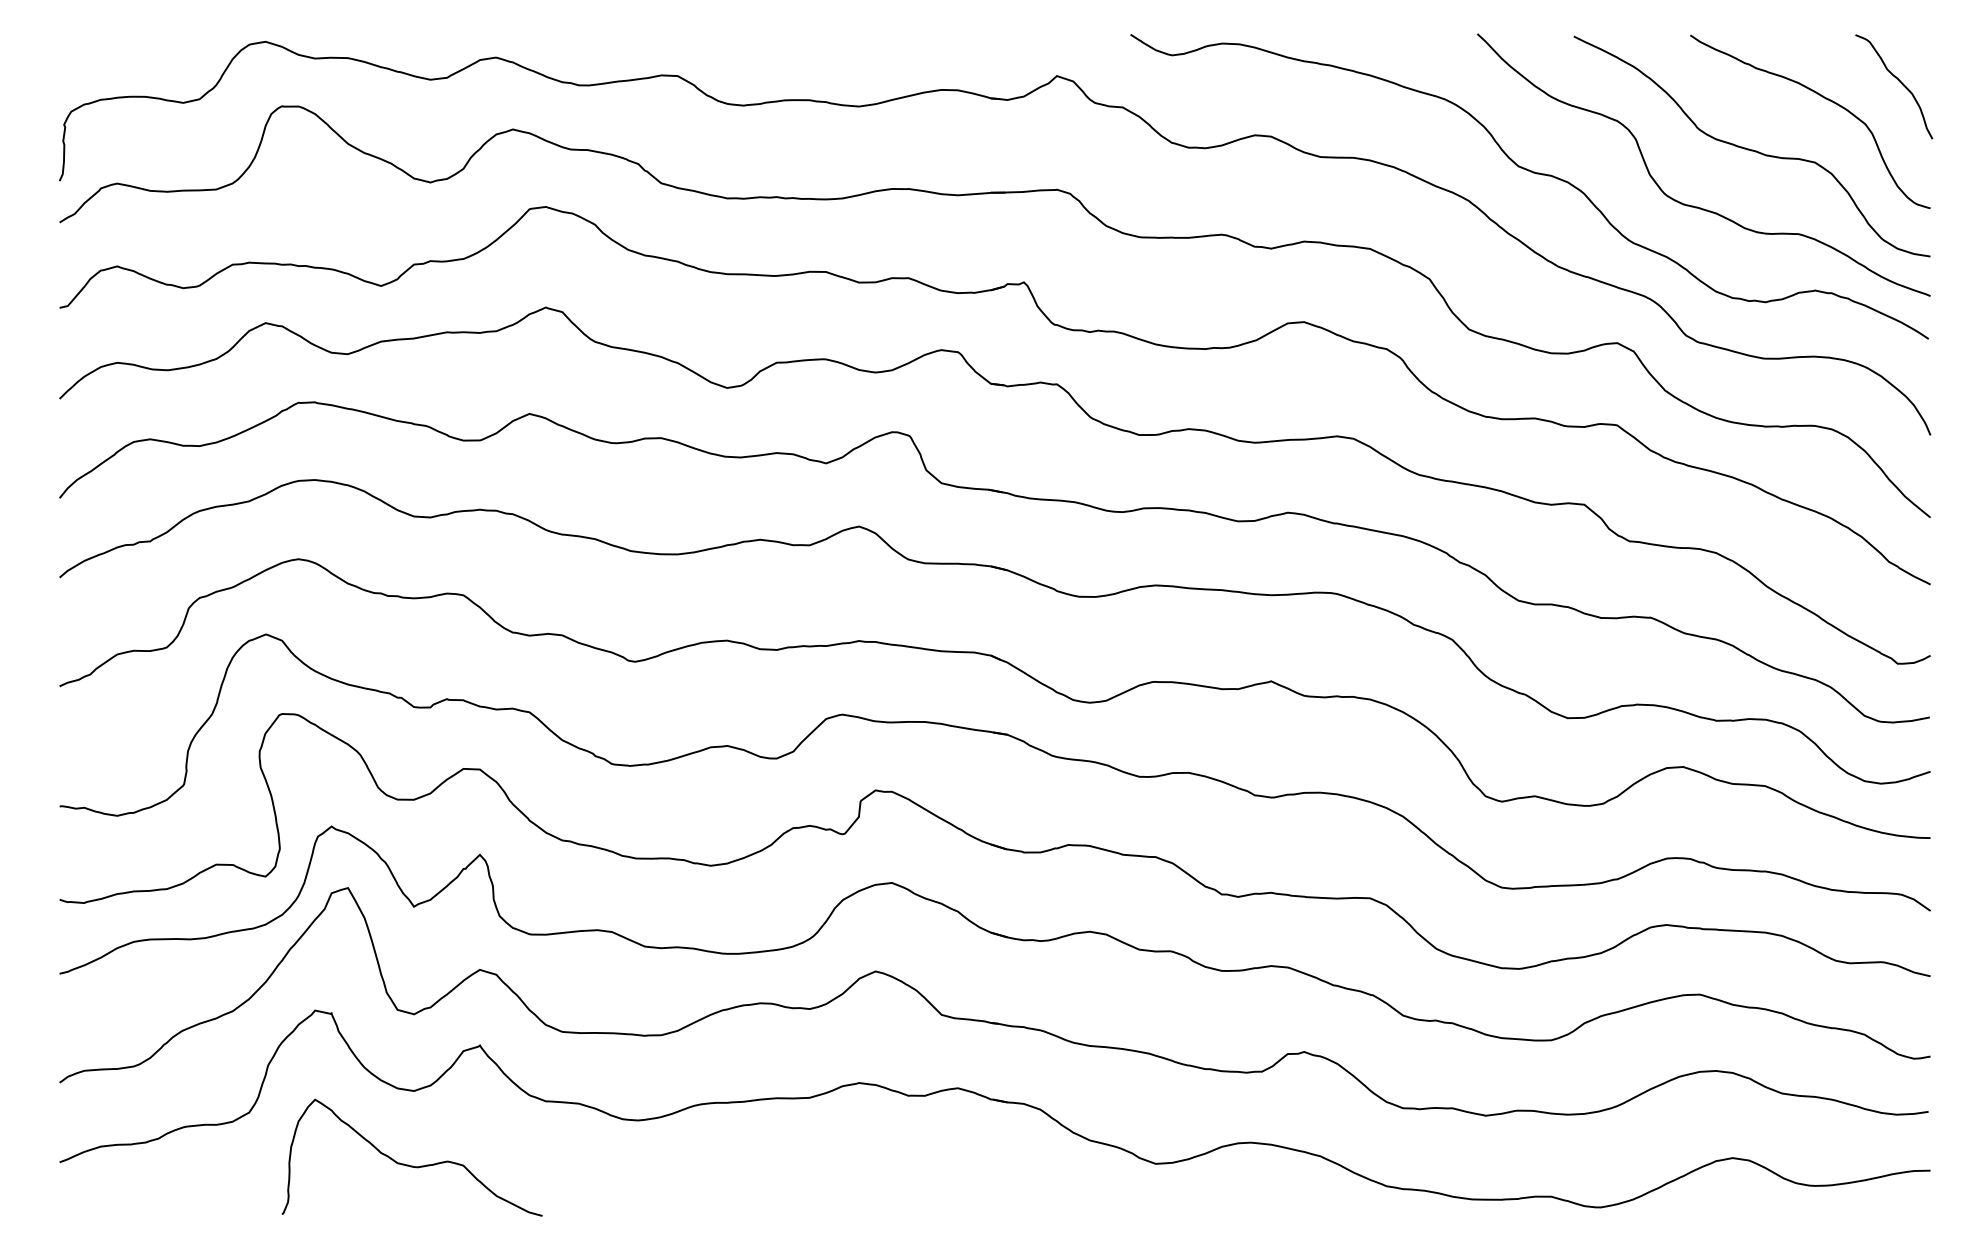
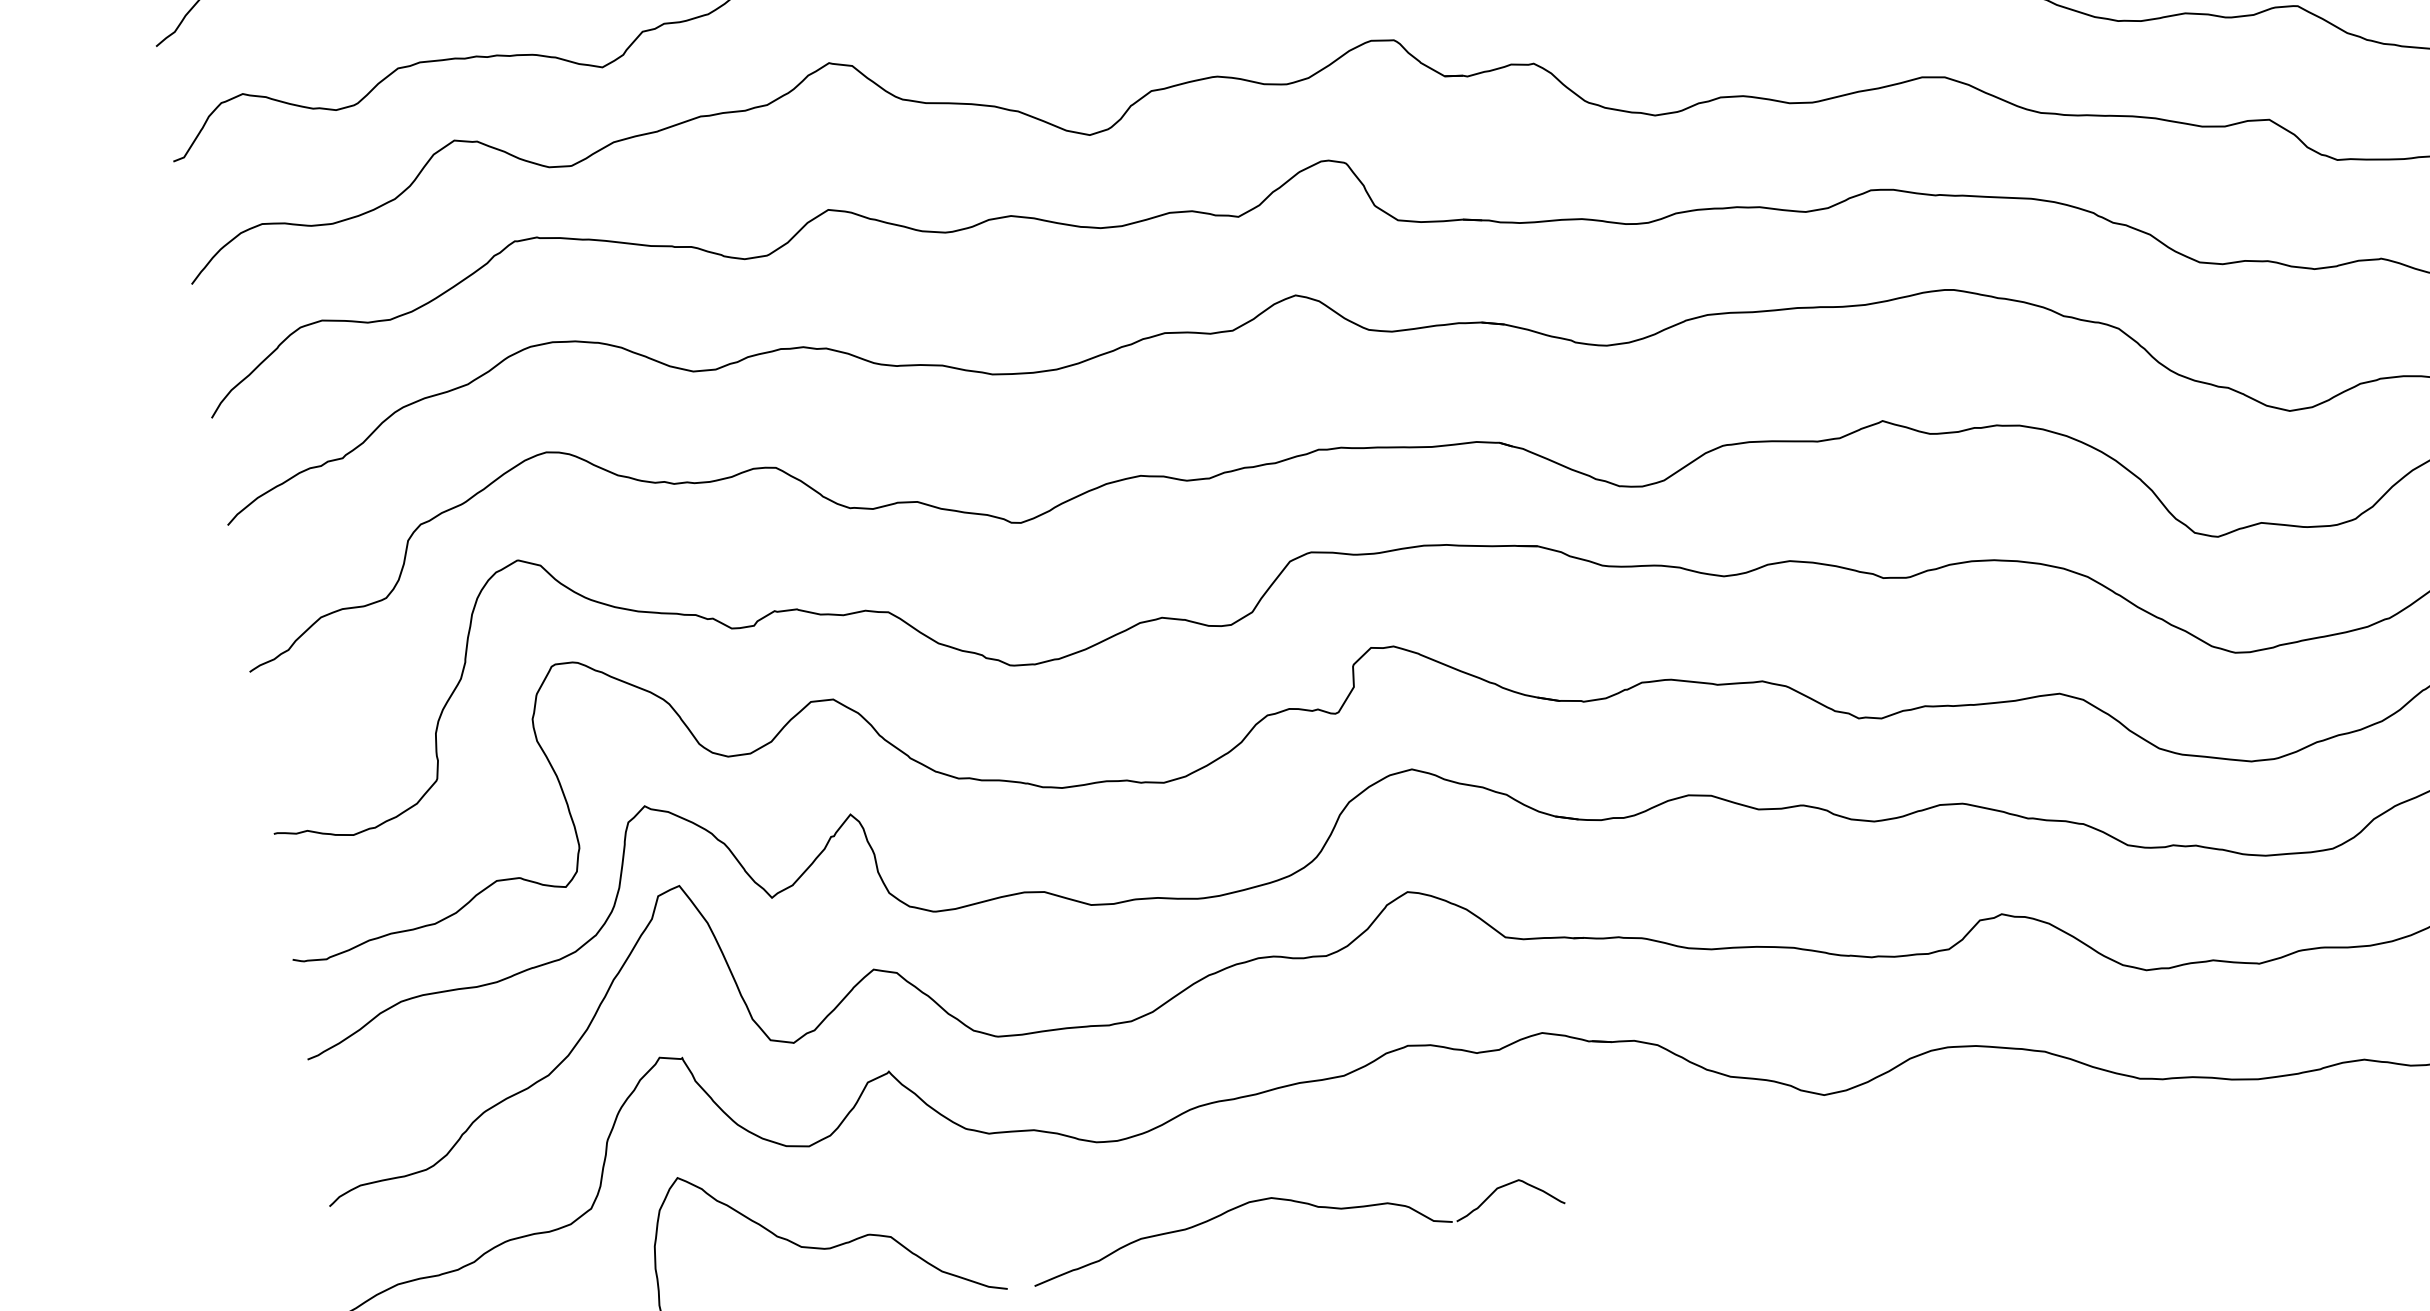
part: (762, 1185) -> (1298, 1203), added

